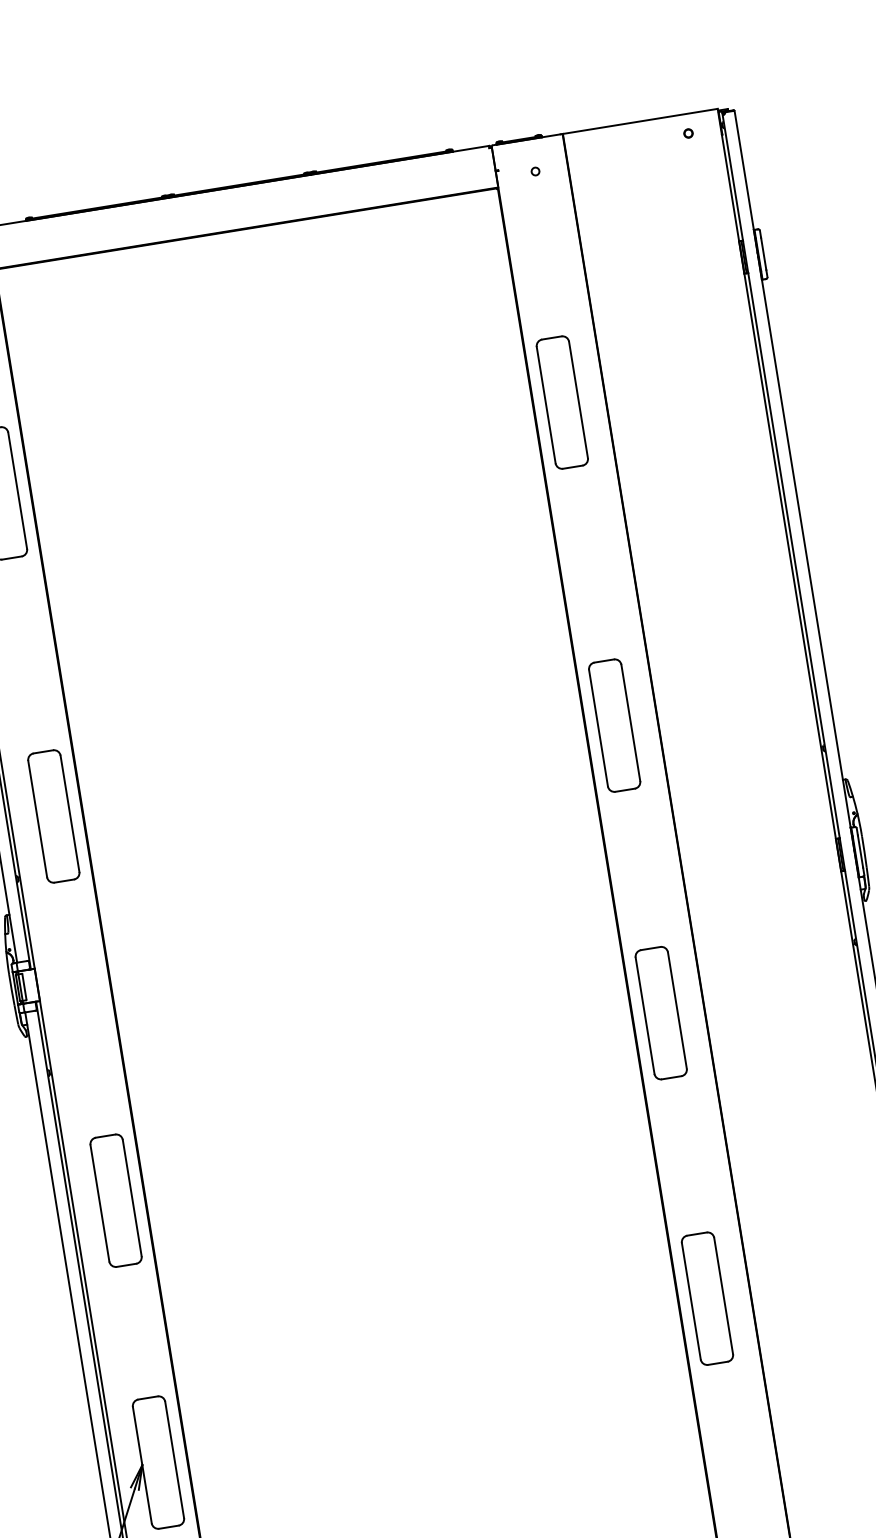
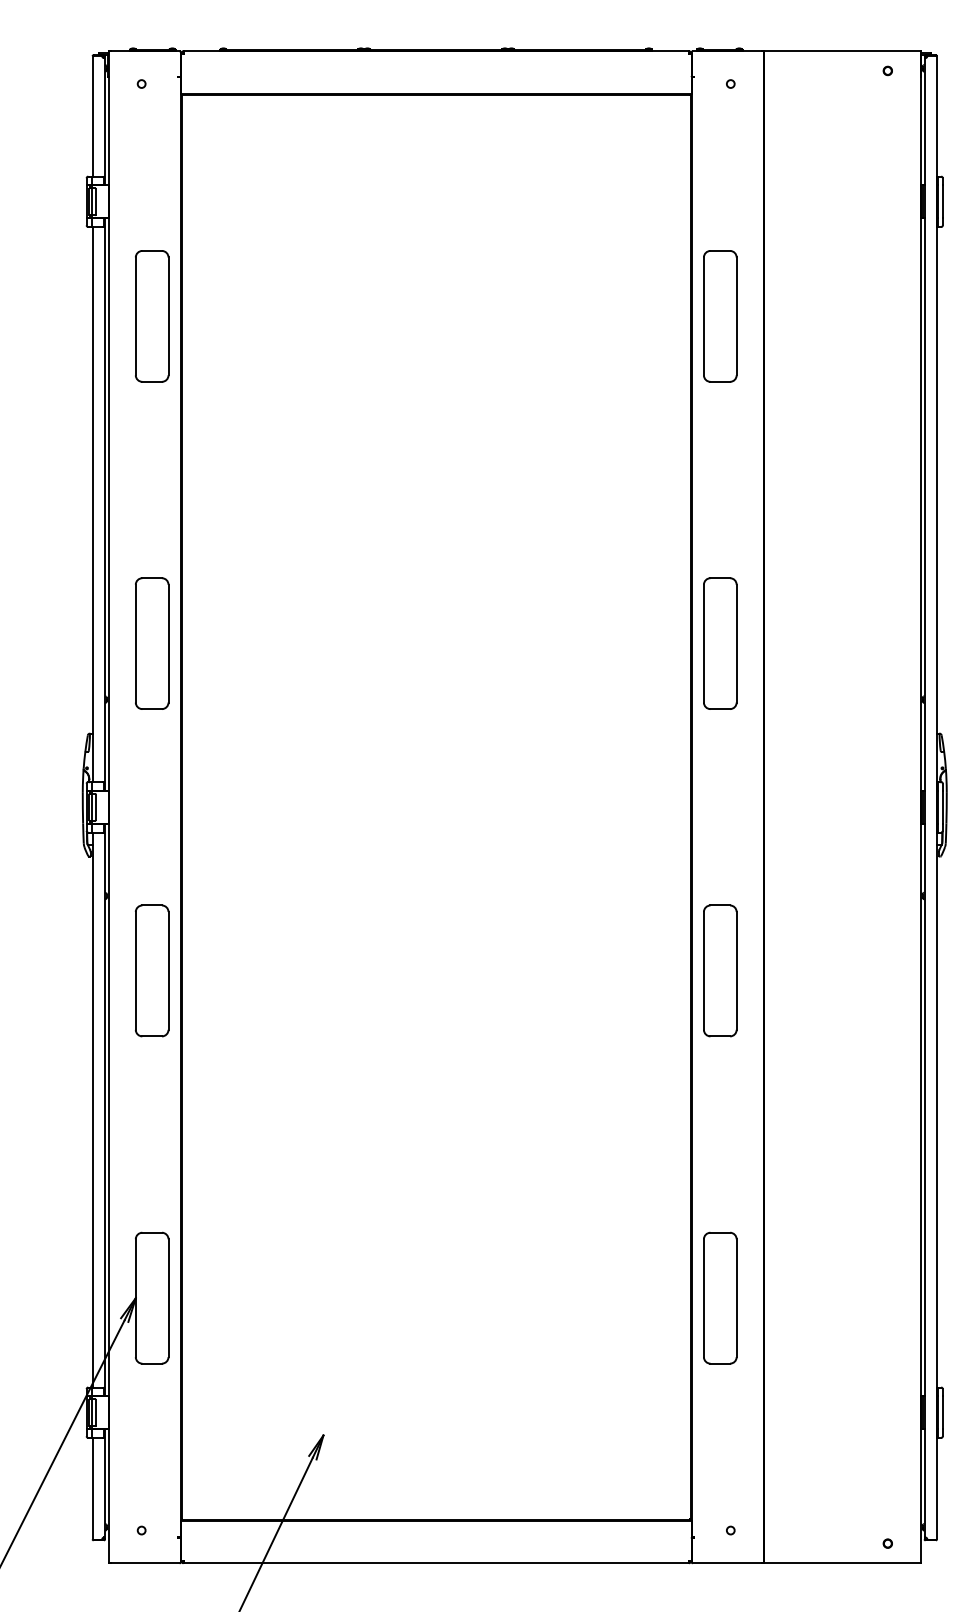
part: (661, 1012) -> (720, 970), moved
part: (116, 1200) -> (152, 970), moved
part: (707, 1297) -> (720, 1297), moved

